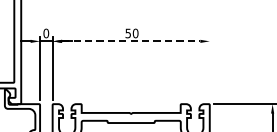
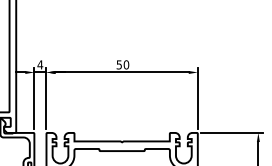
text: (46, 33) -> (40, 64), 0 -> 4
line: (131, 41) -> (122, 72), dashed -> solid
line: (209, 68) -> (197, 98), added

